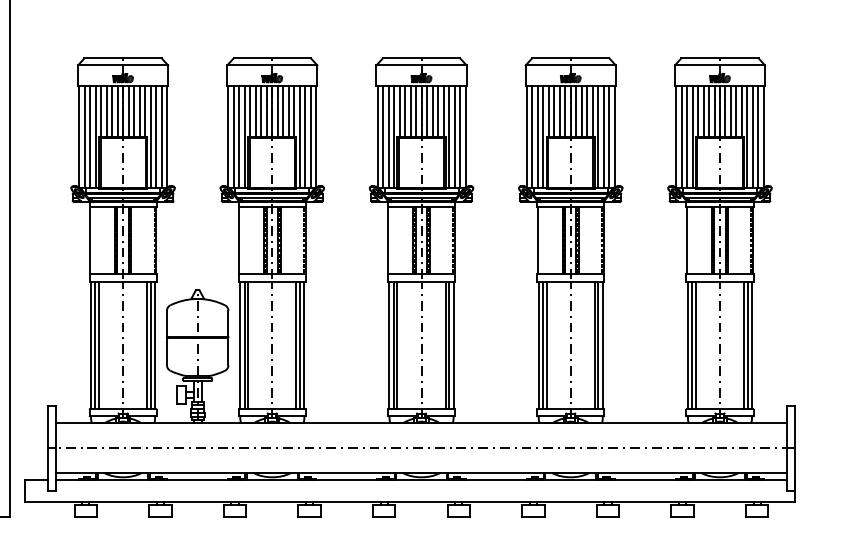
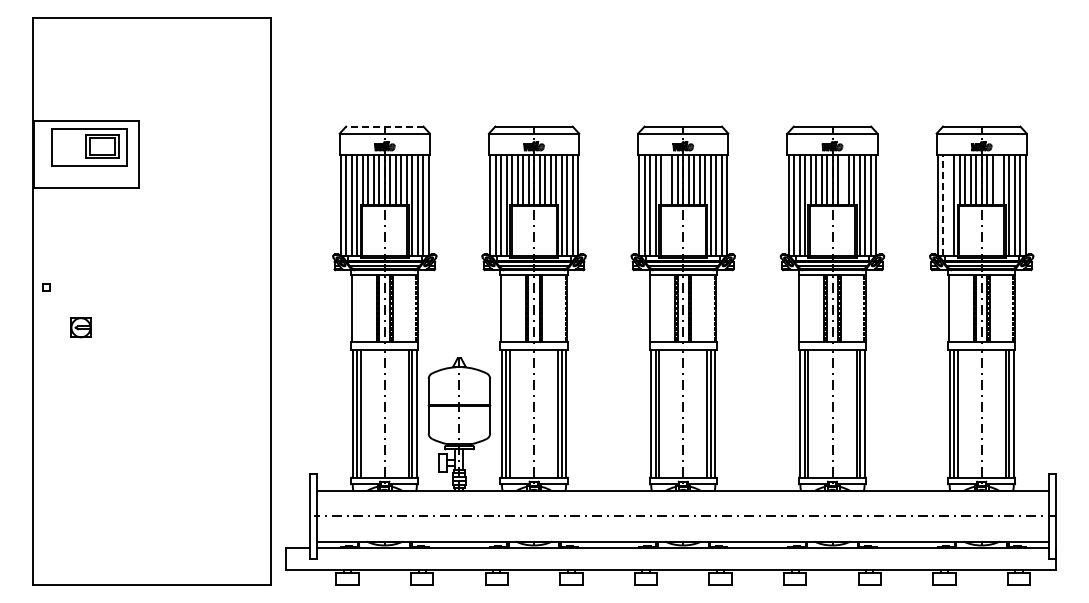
line: (122, 58) -> (384, 126), solid -> dashed
line: (404, 111) -> (666, 179), removed
line: (581, 111) -> (843, 179), removed
line: (736, 111) -> (998, 179), removed
line: (686, 136) -> (948, 204), removed
line: (681, 137) -> (943, 205), solid -> dashed

